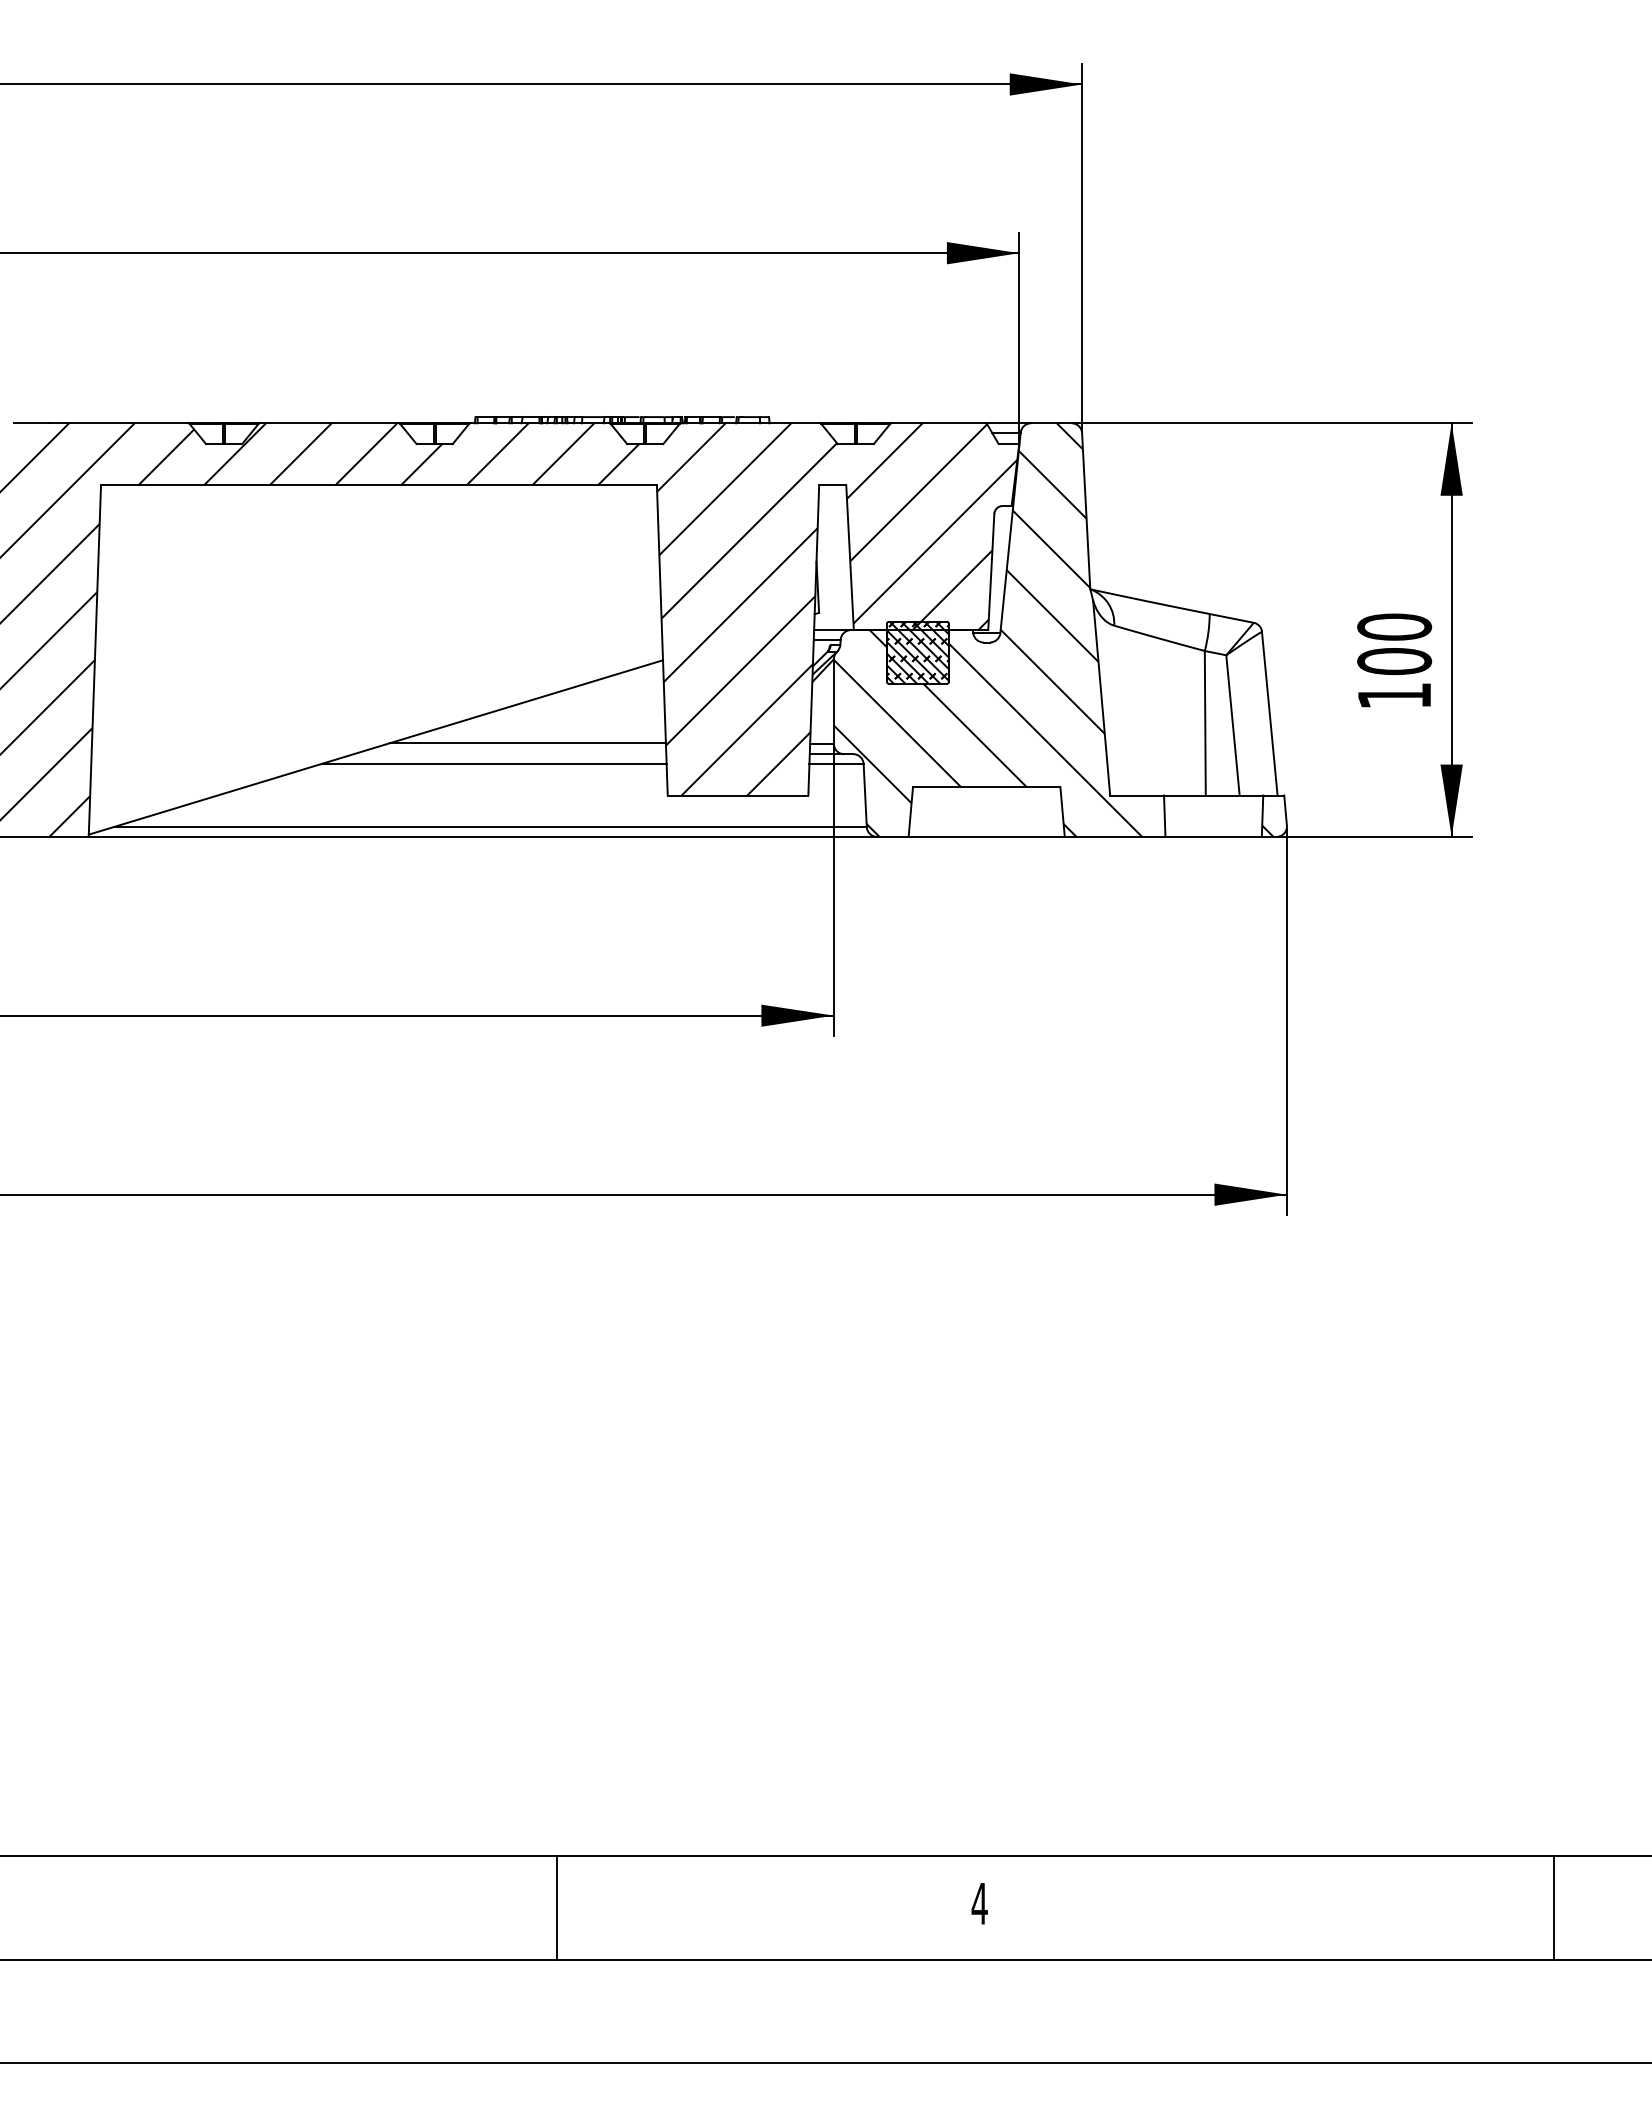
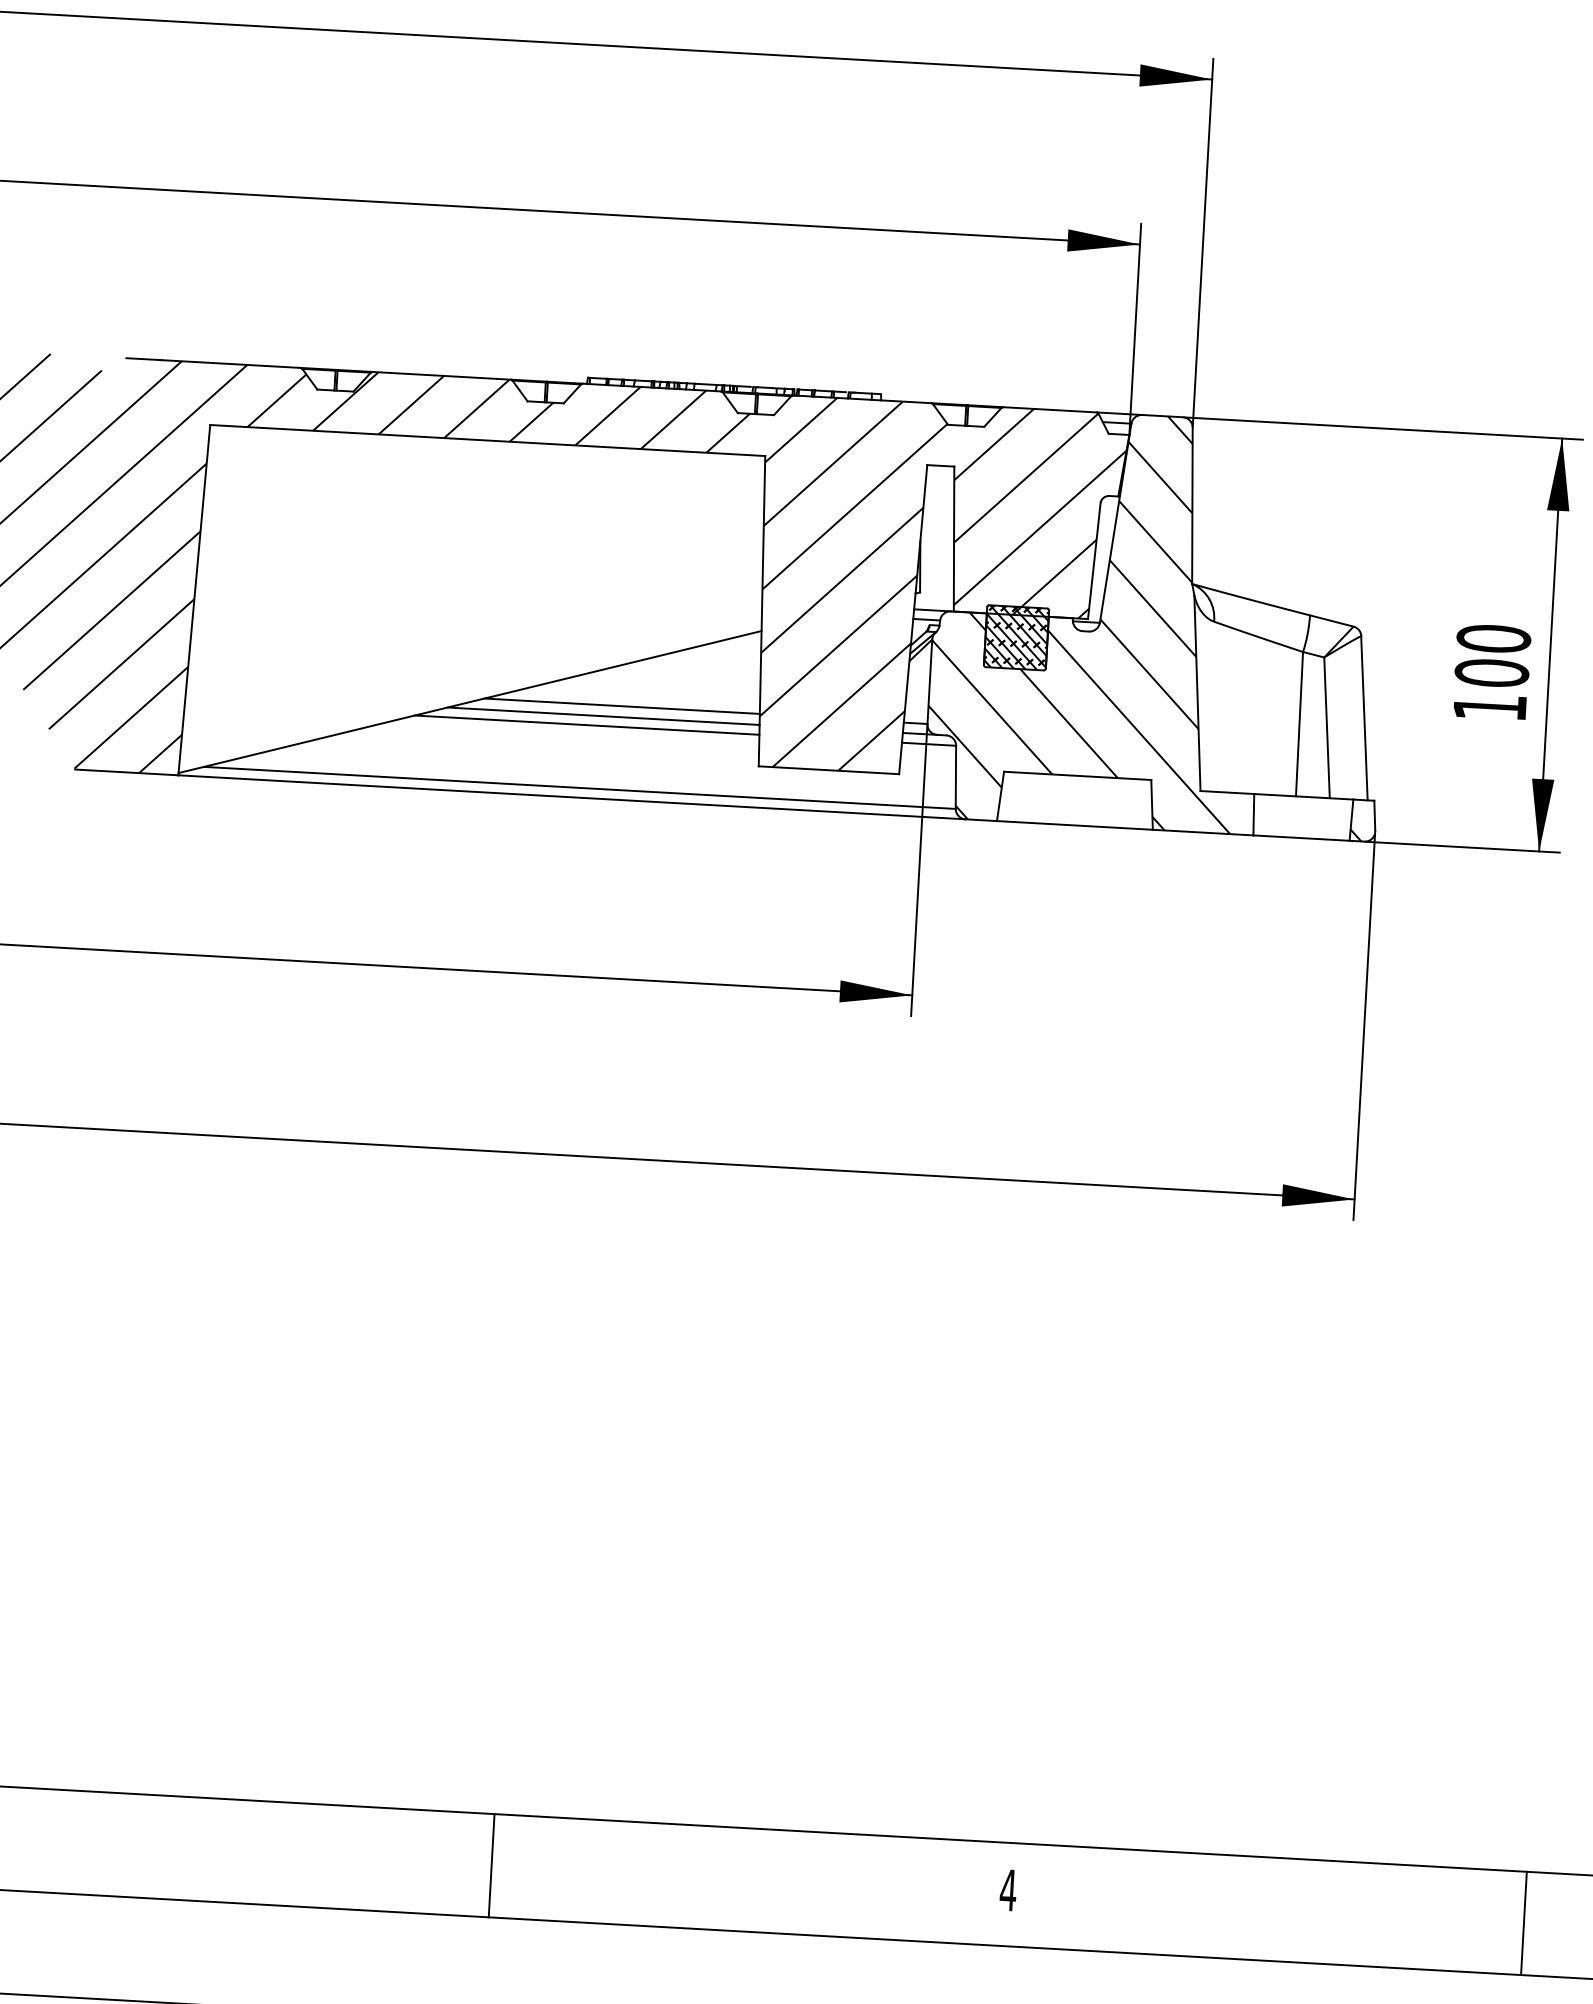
line: (509, 754) -> (603, 716), added
line: (557, 1907) -> (491, 1865), moved
line: (1554, 1907) -> (1524, 1922), moved

